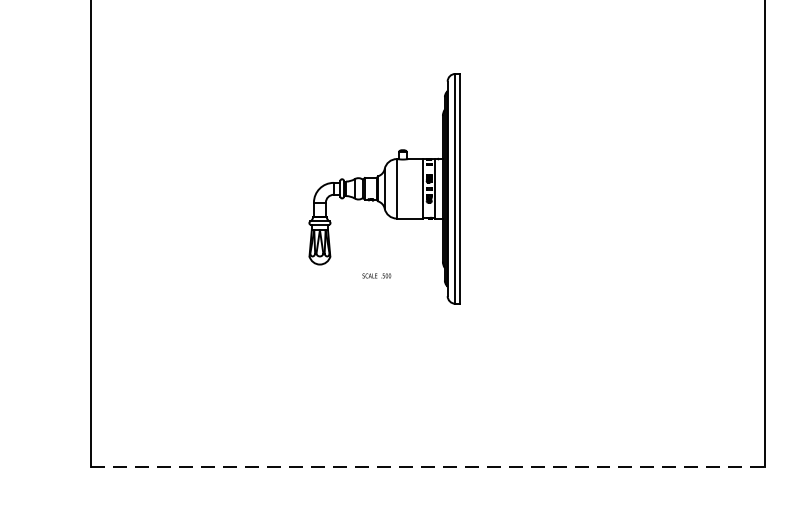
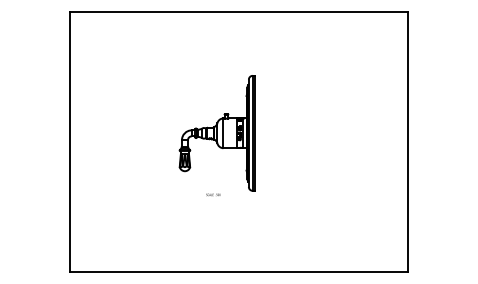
text: (376, 275) -> (213, 194), moved
line: (428, 466) -> (239, 272), dashed -> solid

